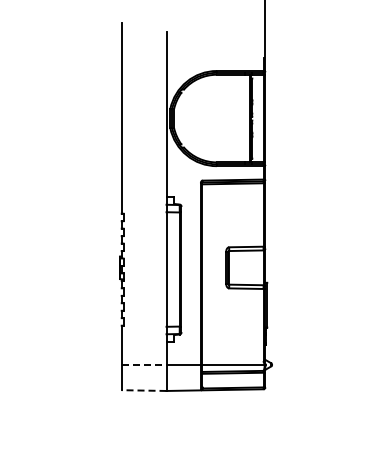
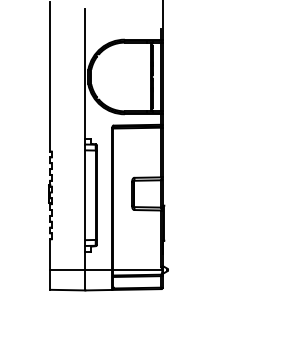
line: (144, 364) -> (68, 269), dashed -> solid
line: (143, 390) -> (67, 290), dashed -> solid

